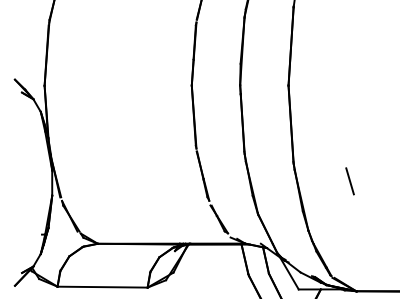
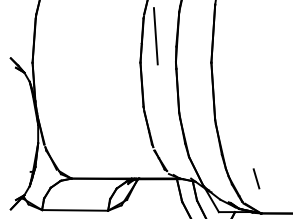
line: (212, 49) -> (155, 36), added
line: (350, 180) -> (256, 178), moved

